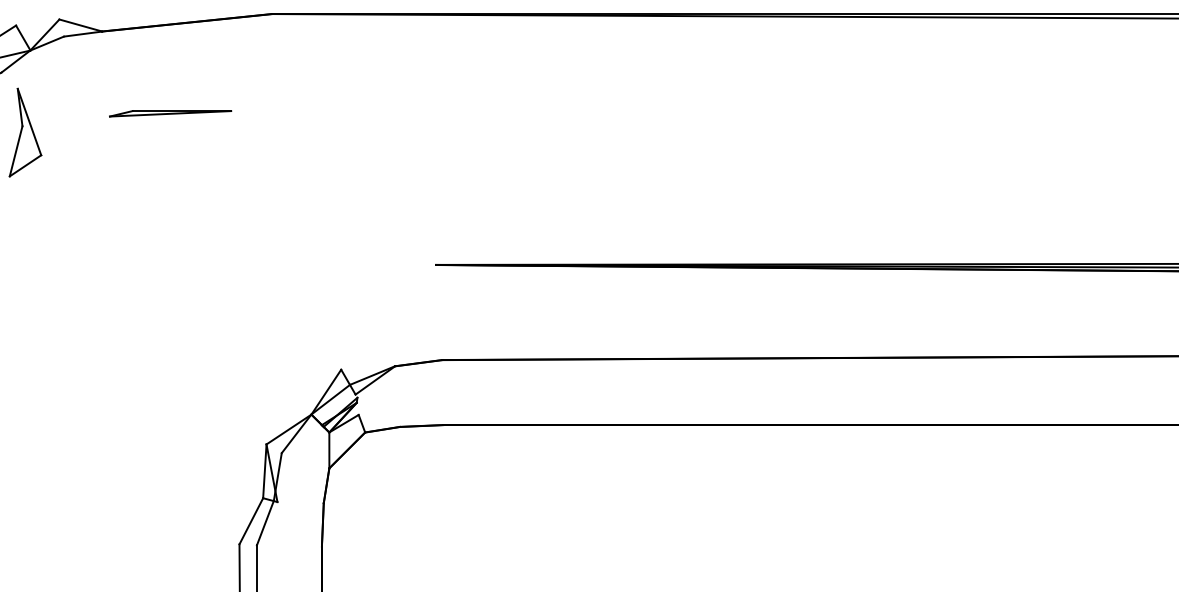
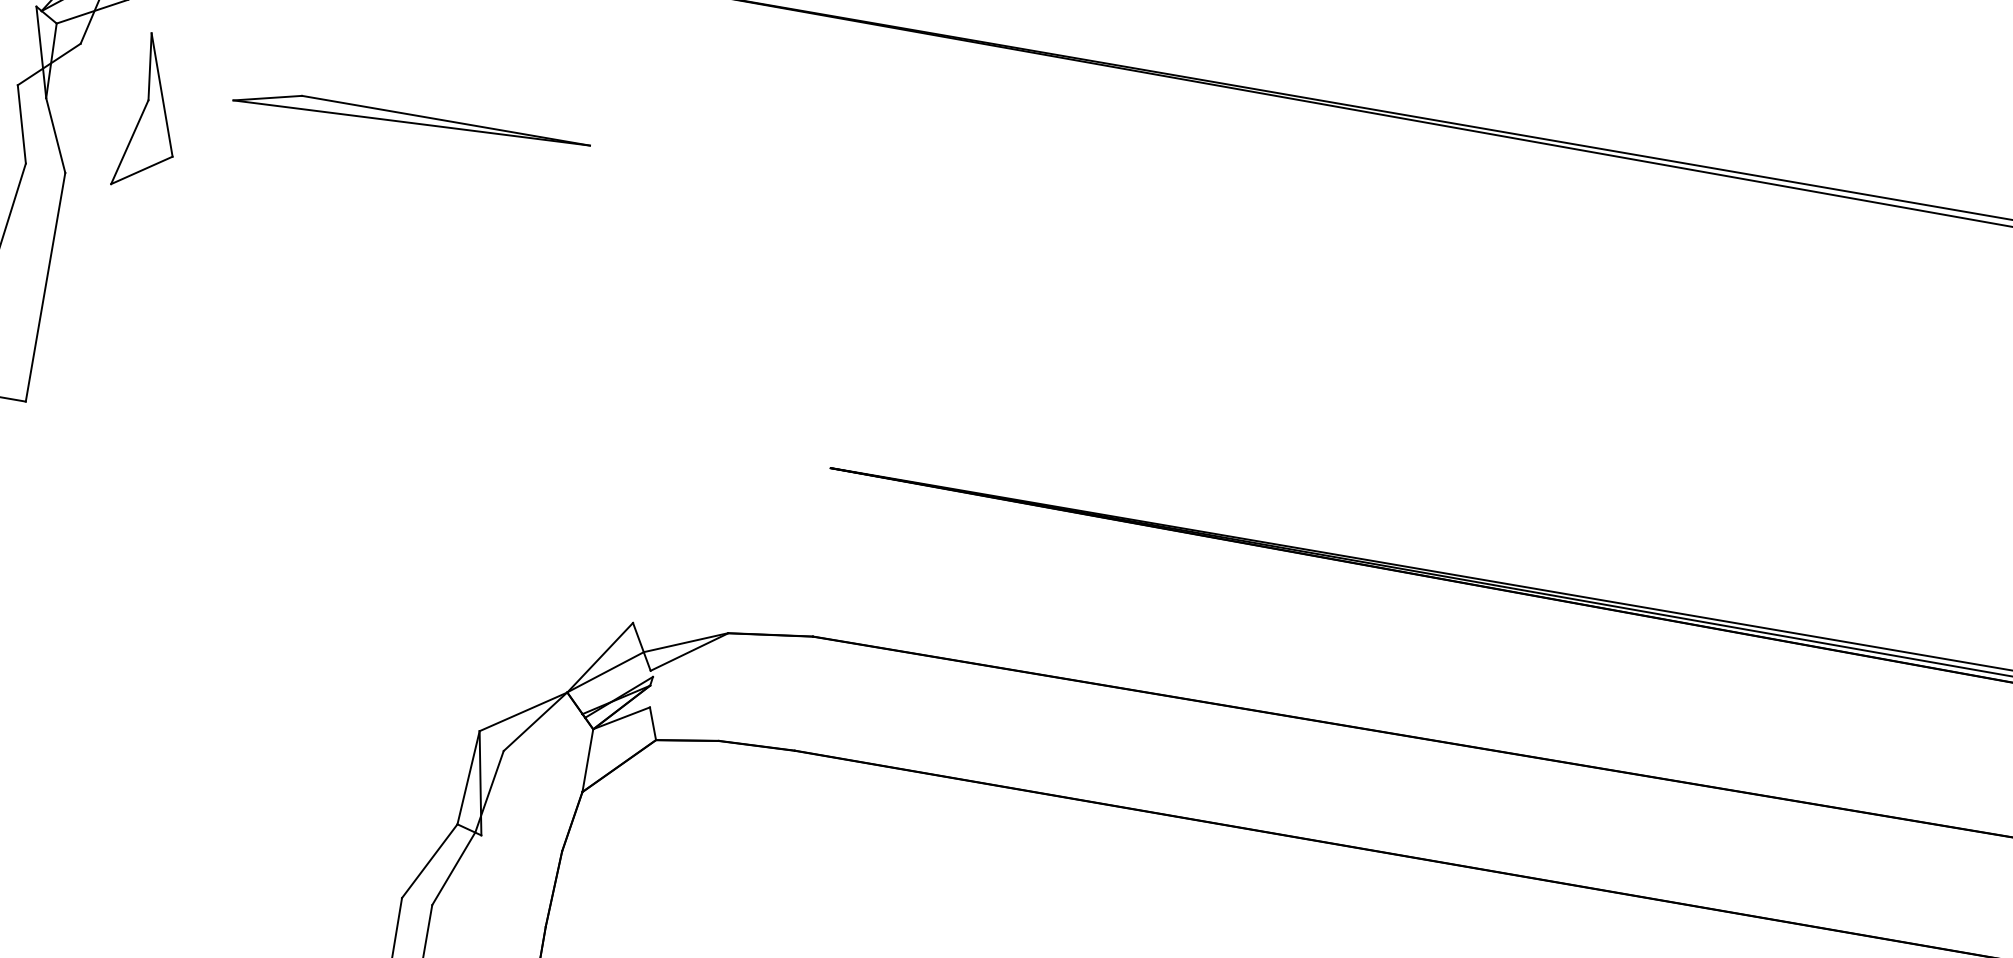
part: (170, 113) -> (411, 122), size x1.67

